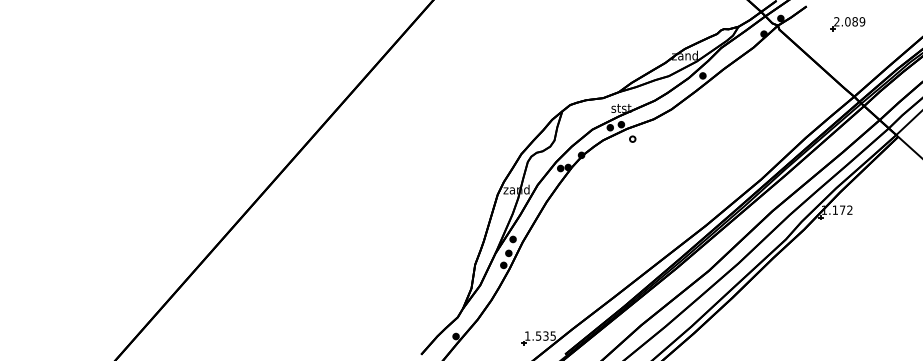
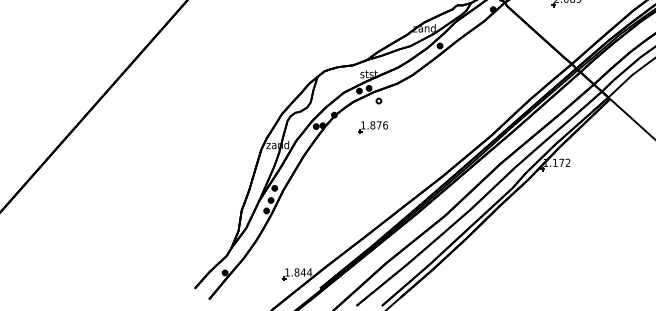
part: (625, 169) -> (372, 127), added
text: (545, 335) -> (302, 271), 1.535 -> 1.844

